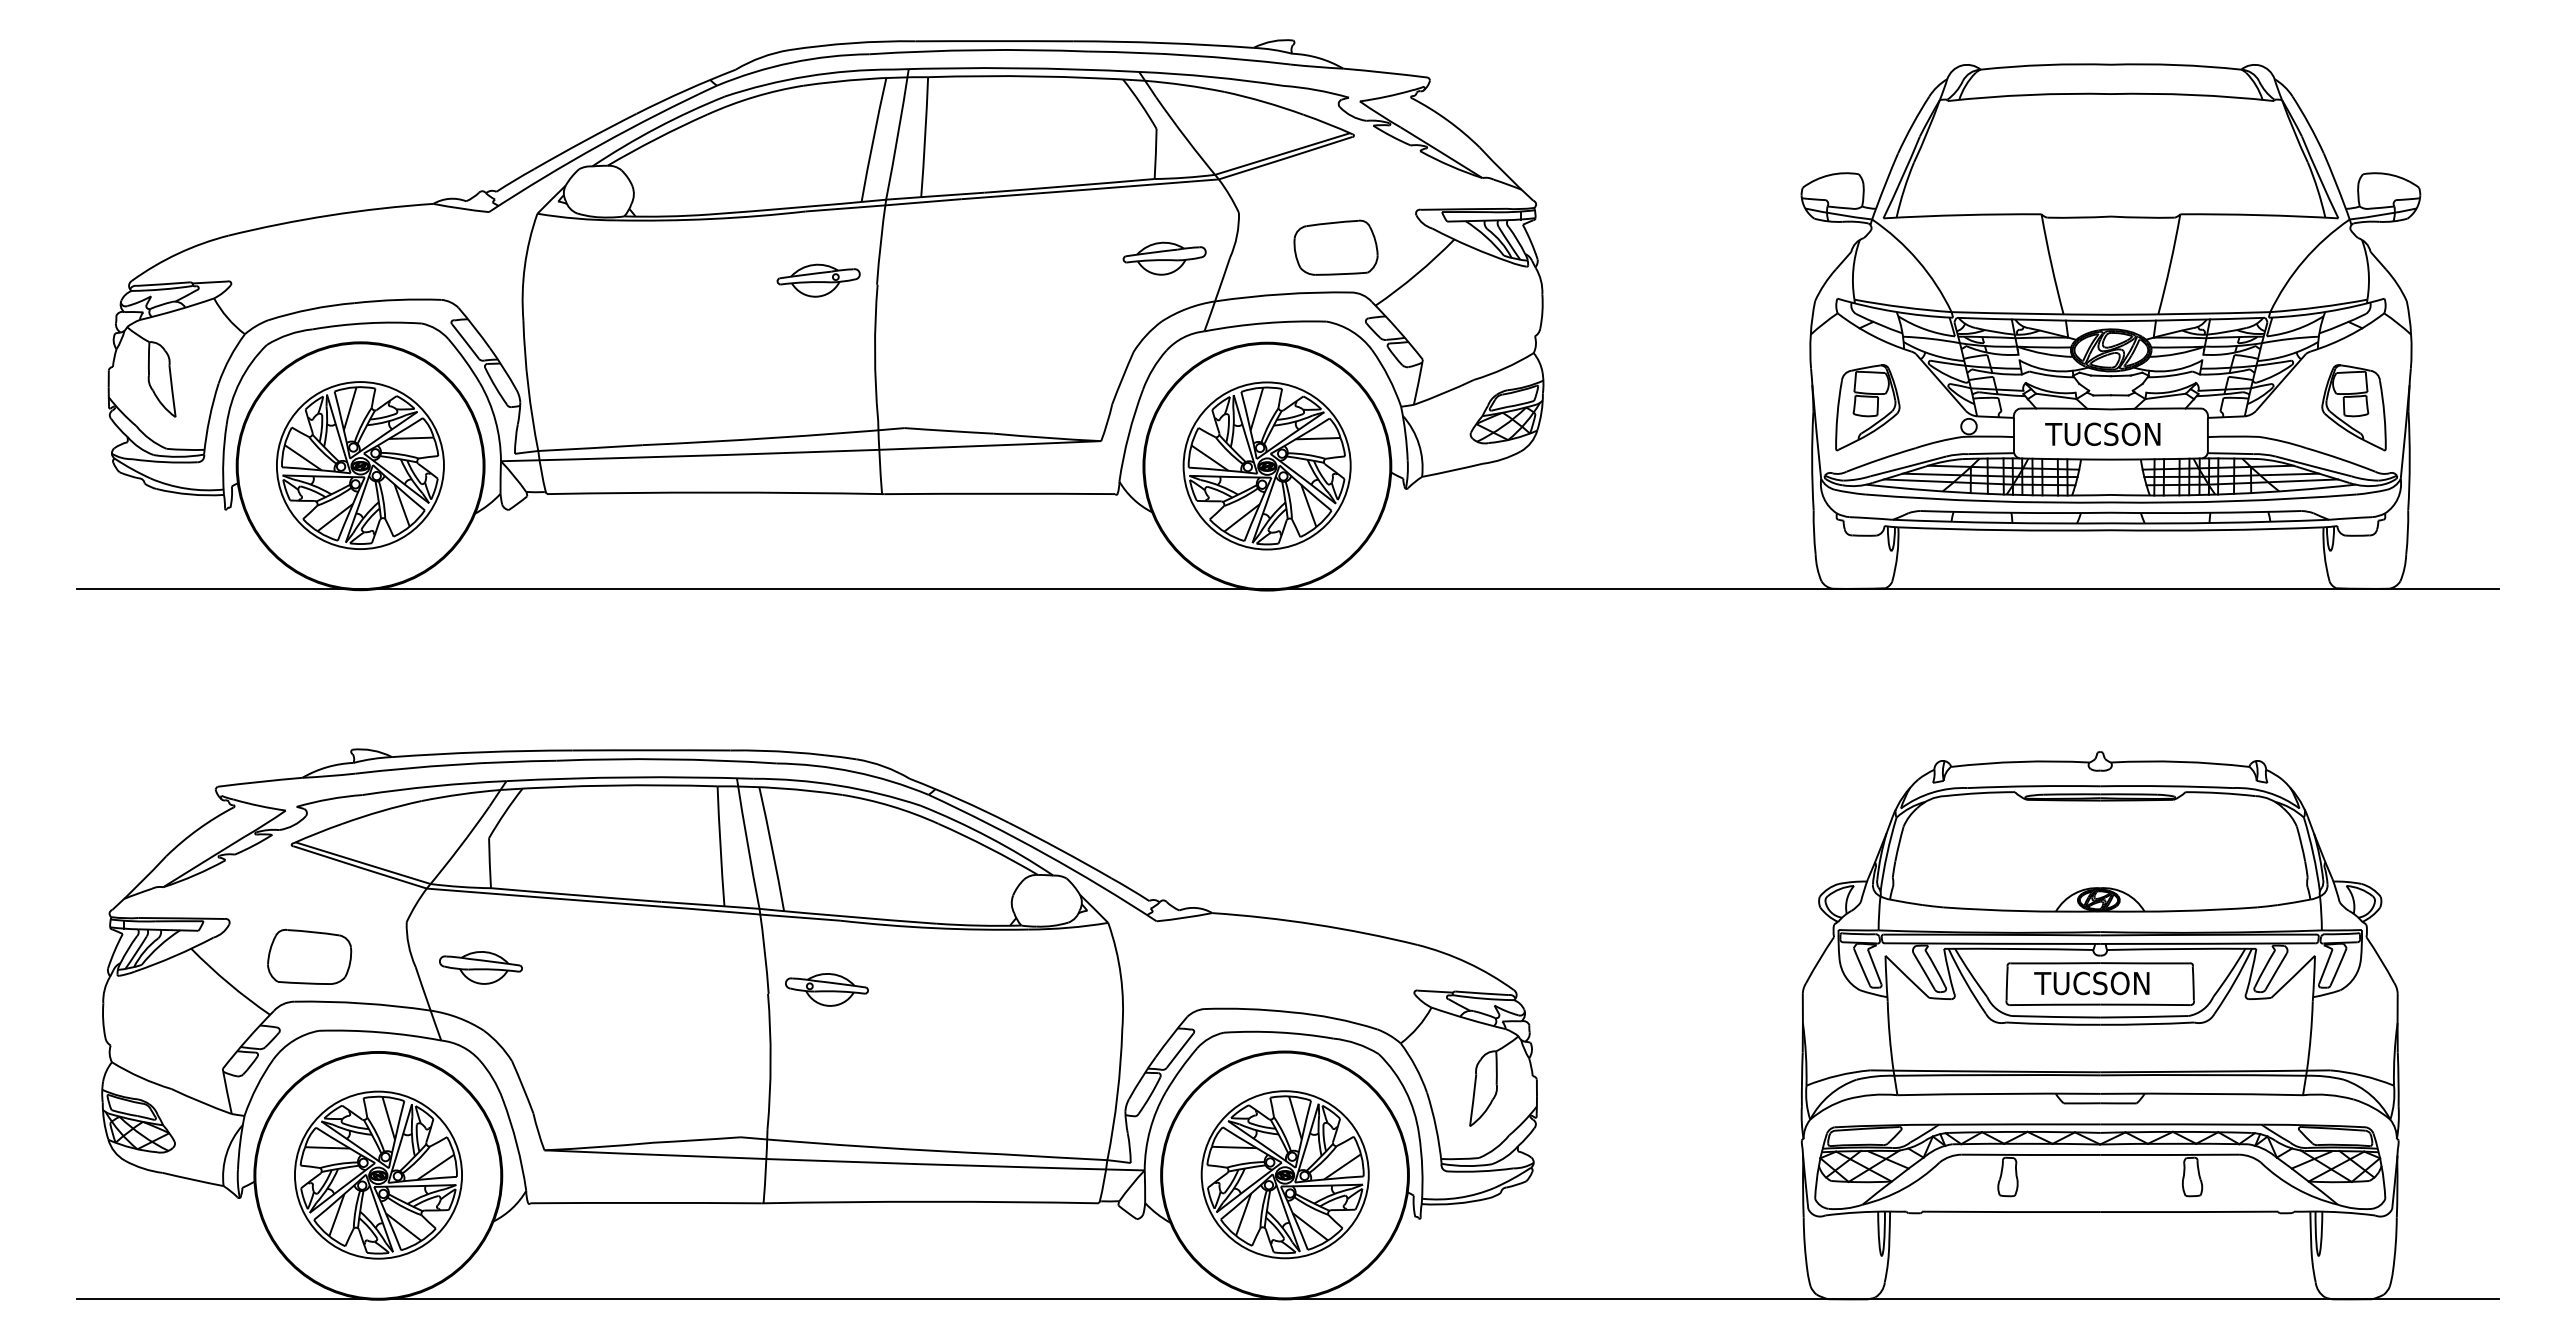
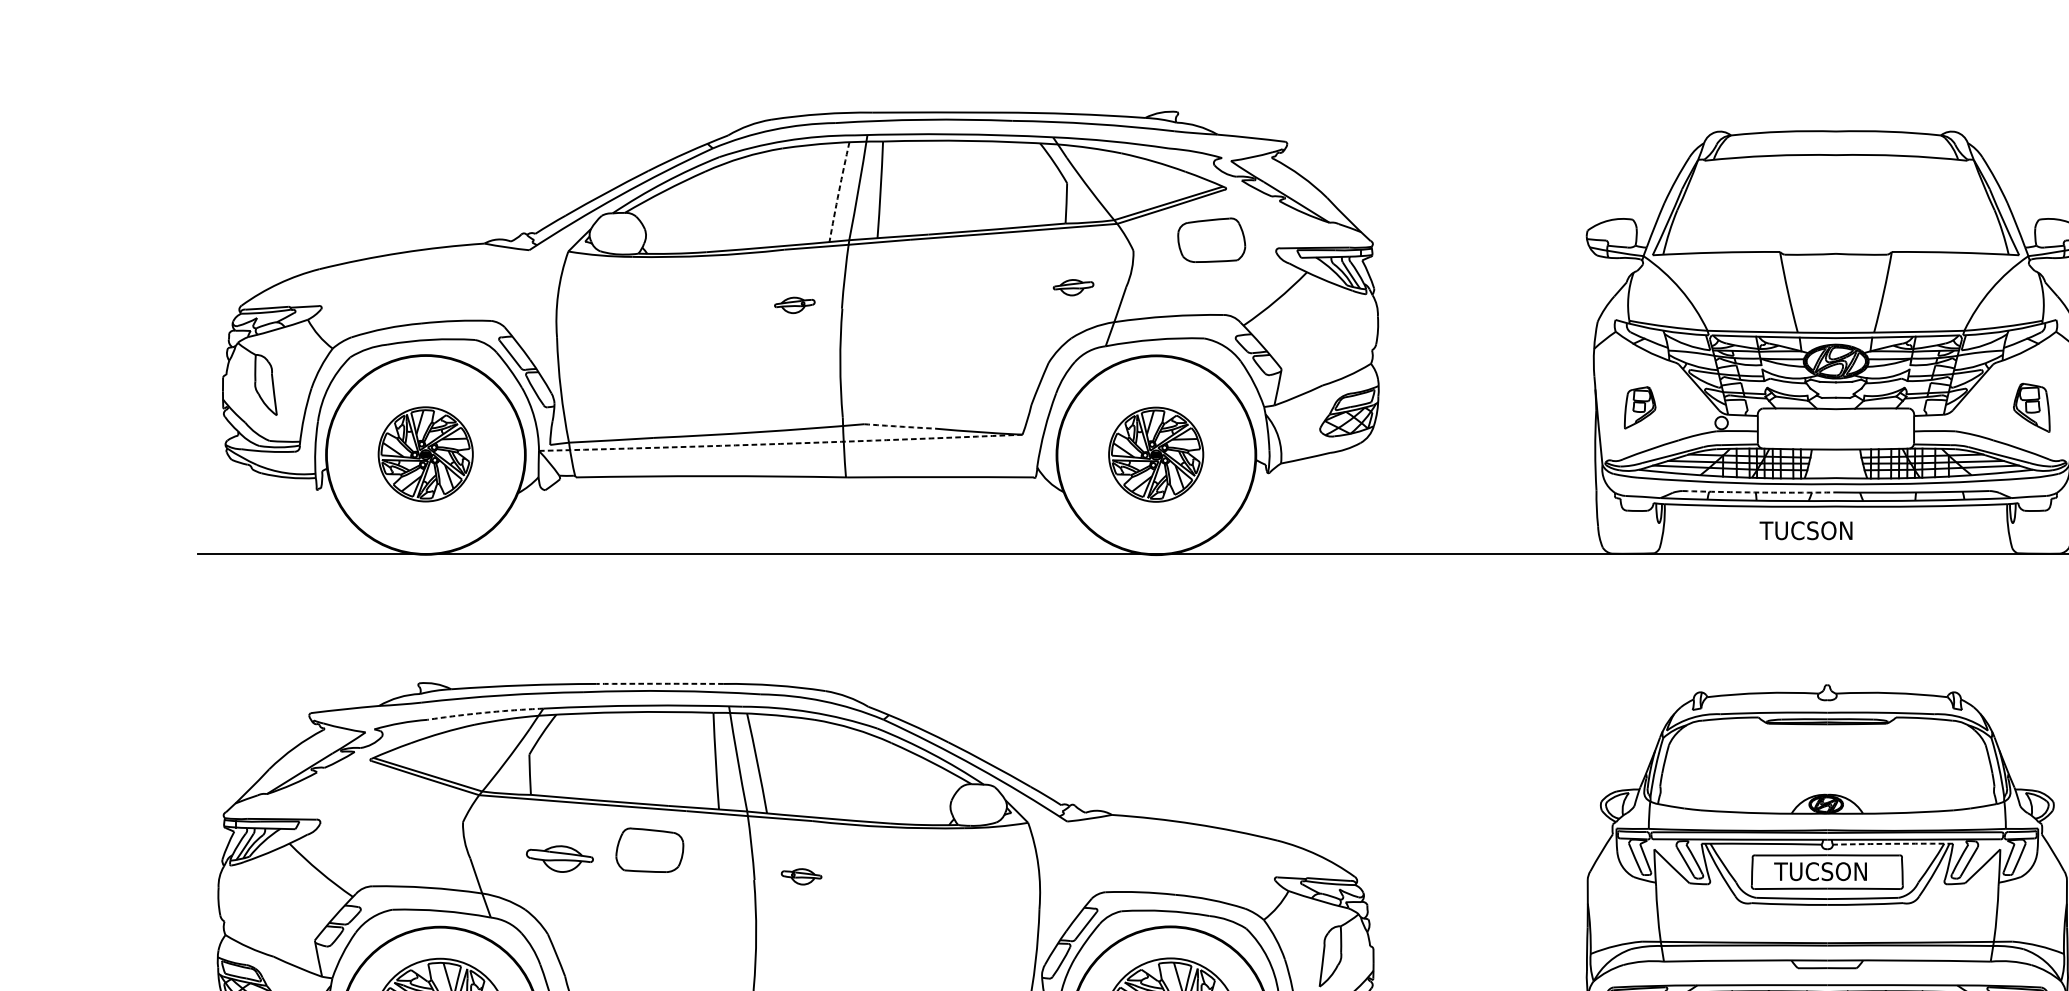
arc: (873, 139) -> (839, 191), solid -> dashed
part: (1335, 247) -> (1211, 240), moved
part: (1164, 258) -> (1073, 287), size x0.6
part: (818, 280) -> (794, 305), size x0.6
part: (1867, 407) -> (1639, 407), size x0.6
part: (2353, 407) -> (2031, 407), size x0.7
arc: (949, 431) -> (900, 426), solid -> dashed
text: (2102, 433) -> (1805, 530), moved
arc: (801, 452) -> (781, 443), solid -> dashed
part: (360, 465) -> (425, 454), size x0.7
part: (1266, 465) -> (1155, 454), size x0.7
arc: (2015, 512) -> (1759, 492), solid -> dashed
arc: (651, 750) -> (660, 683), solid -> dashed
arc: (434, 786) -> (485, 712), solid -> dashed
arc: (2181, 948) -> (1892, 843), solid -> dashed
part: (309, 956) -> (649, 849), moved
part: (480, 967) -> (559, 858), moved
part: (826, 989) -> (801, 876), size x0.6

